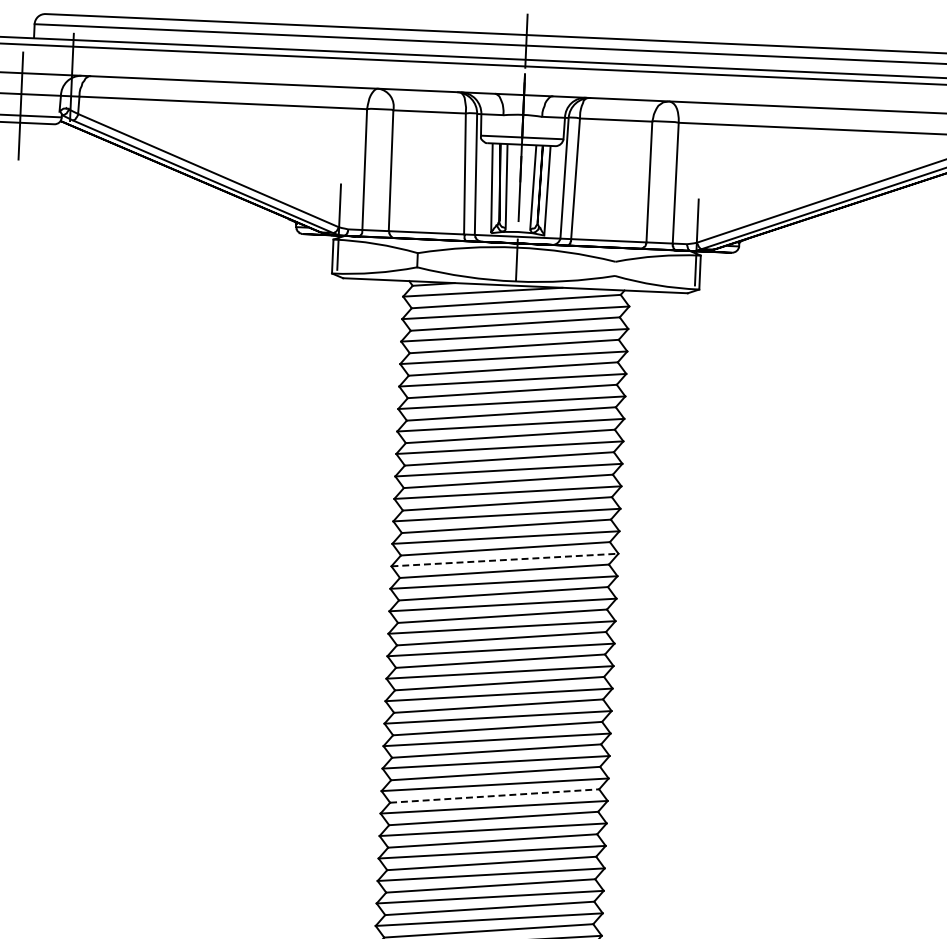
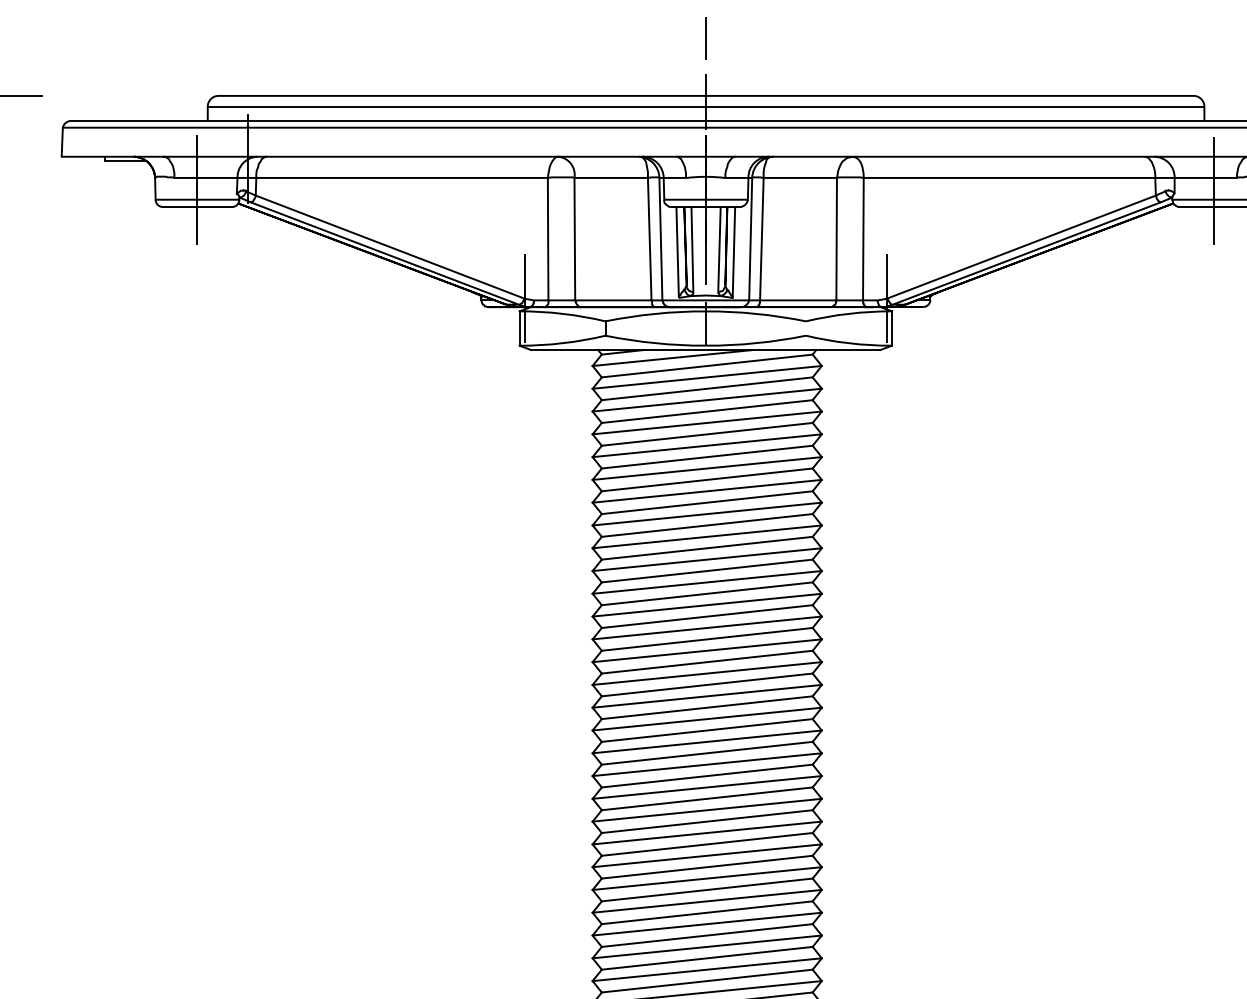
line: (505, 559) -> (707, 627), dashed -> solid
line: (494, 796) -> (707, 867), dashed -> solid

